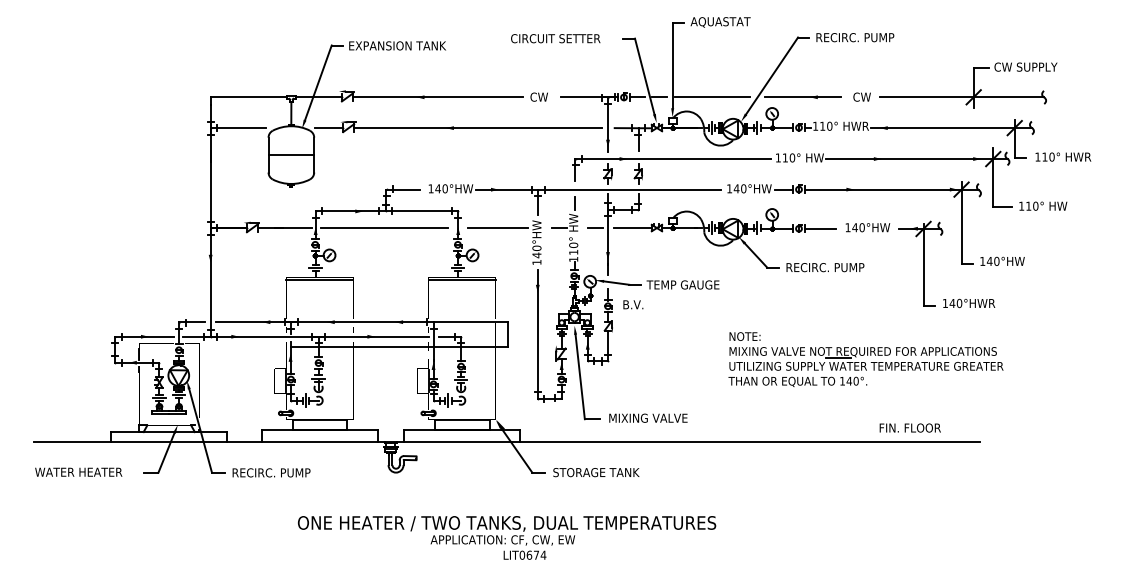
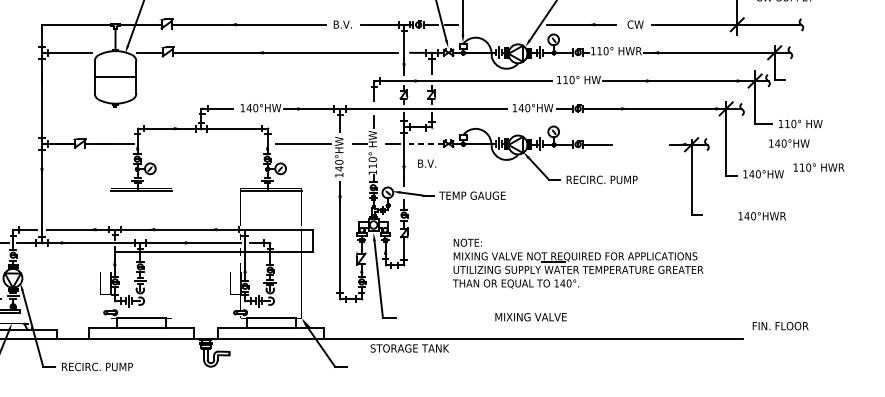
text: (540, 96) -> (342, 24), CW -> B.V.
line: (712, 97) -> (499, 24), removed
text: (1063, 156) -> (819, 167), moved
text: (867, 227) -> (789, 143), moved
line: (383, 228) -> (199, 144), removed
line: (632, 228) -> (426, 144), solid -> dashed
text: (969, 303) -> (762, 216), moved
text: (633, 304) -> (427, 163), moved
part: (865, 359) -> (577, 263), moved
text: (648, 417) -> (531, 316), moved
text: (909, 427) -> (779, 325), moved
text: (596, 472) -> (409, 348), moved

